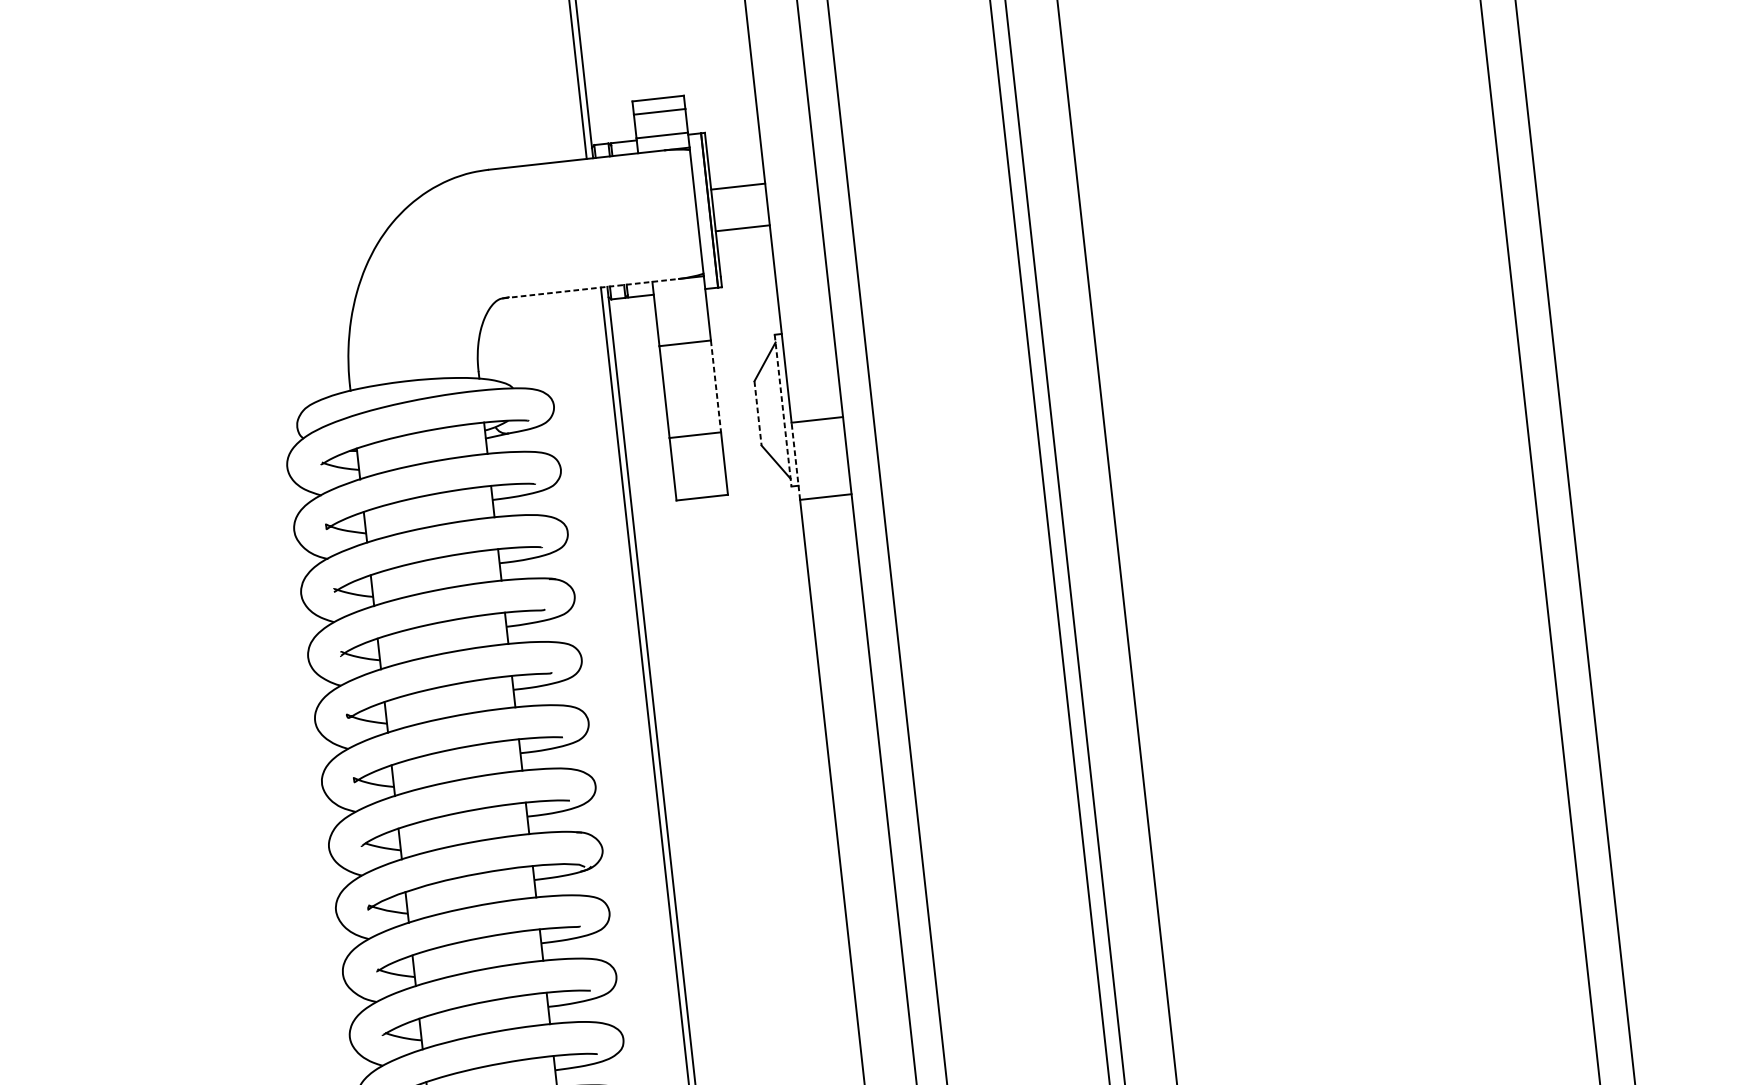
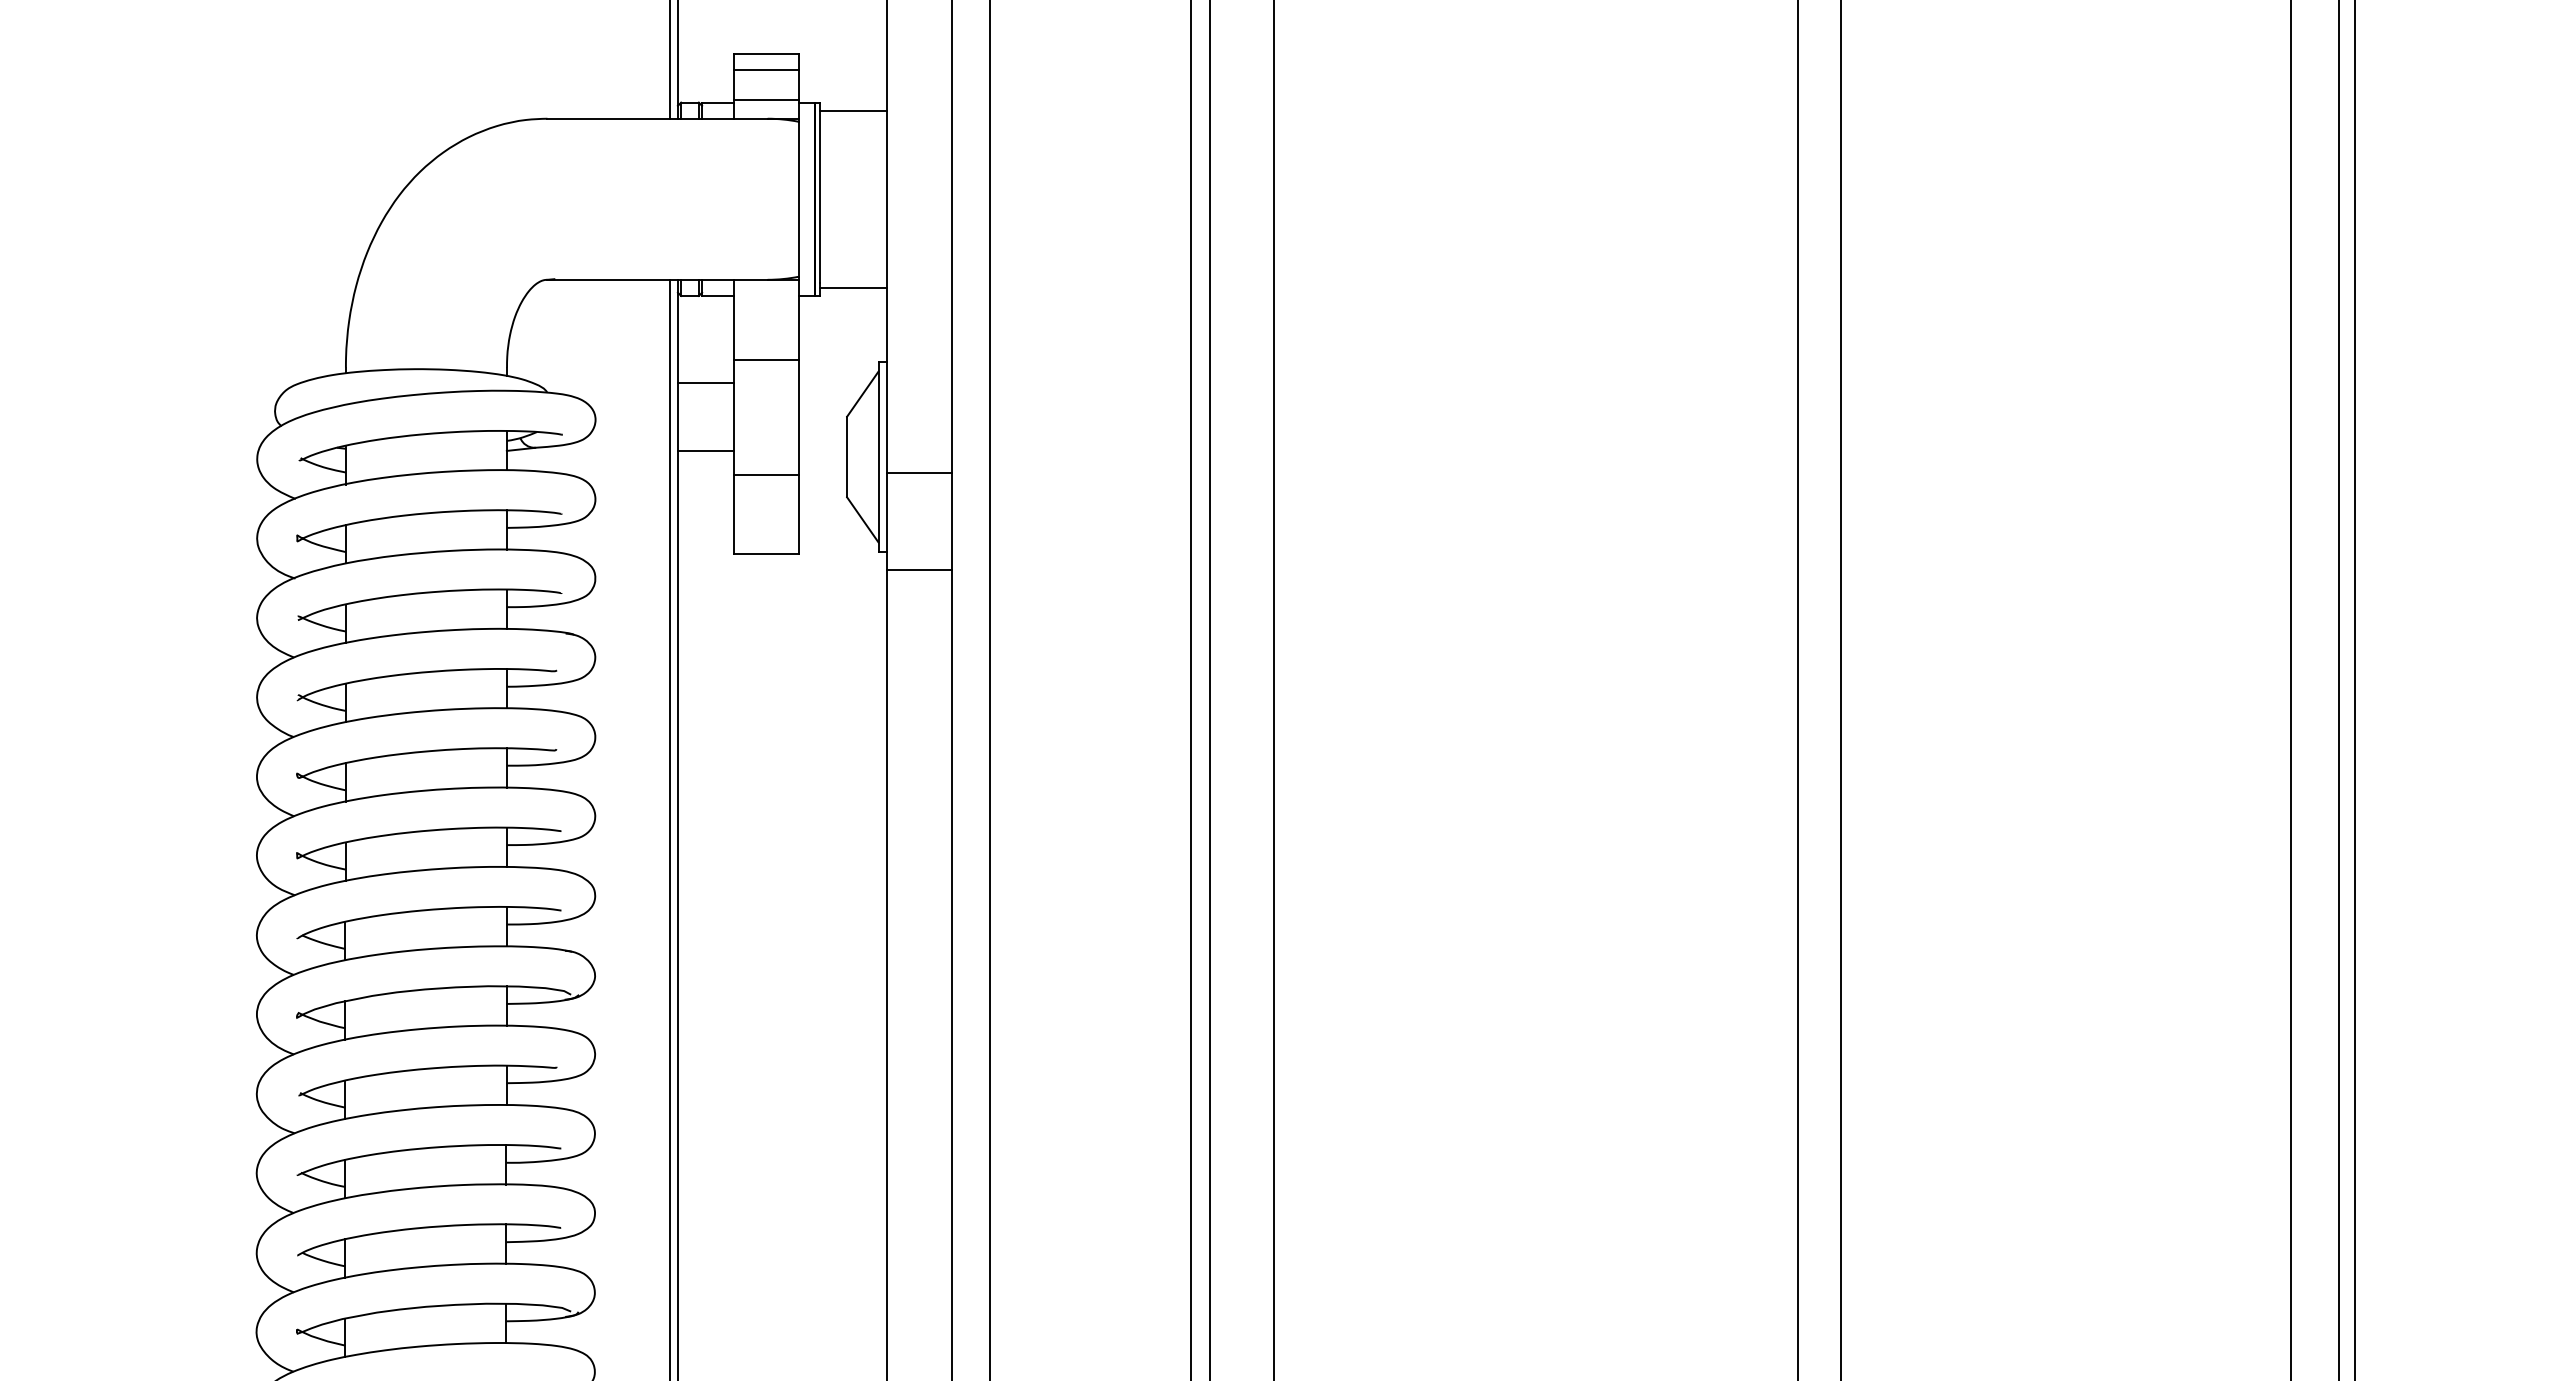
line: (738, 186) -> (853, 110), moved
line: (742, 228) -> (853, 287), moved
line: (591, 288) -> (658, 279), dashed -> solid
line: (638, 366) -> (705, 382), added
line: (715, 386) -> (798, 417), dashed -> solid
line: (783, 411) -> (878, 457), dashed -> solid
line: (758, 413) -> (847, 457), dashed -> solid
line: (644, 420) -> (705, 450), added
line: (795, 460) -> (887, 520), dashed -> solid

